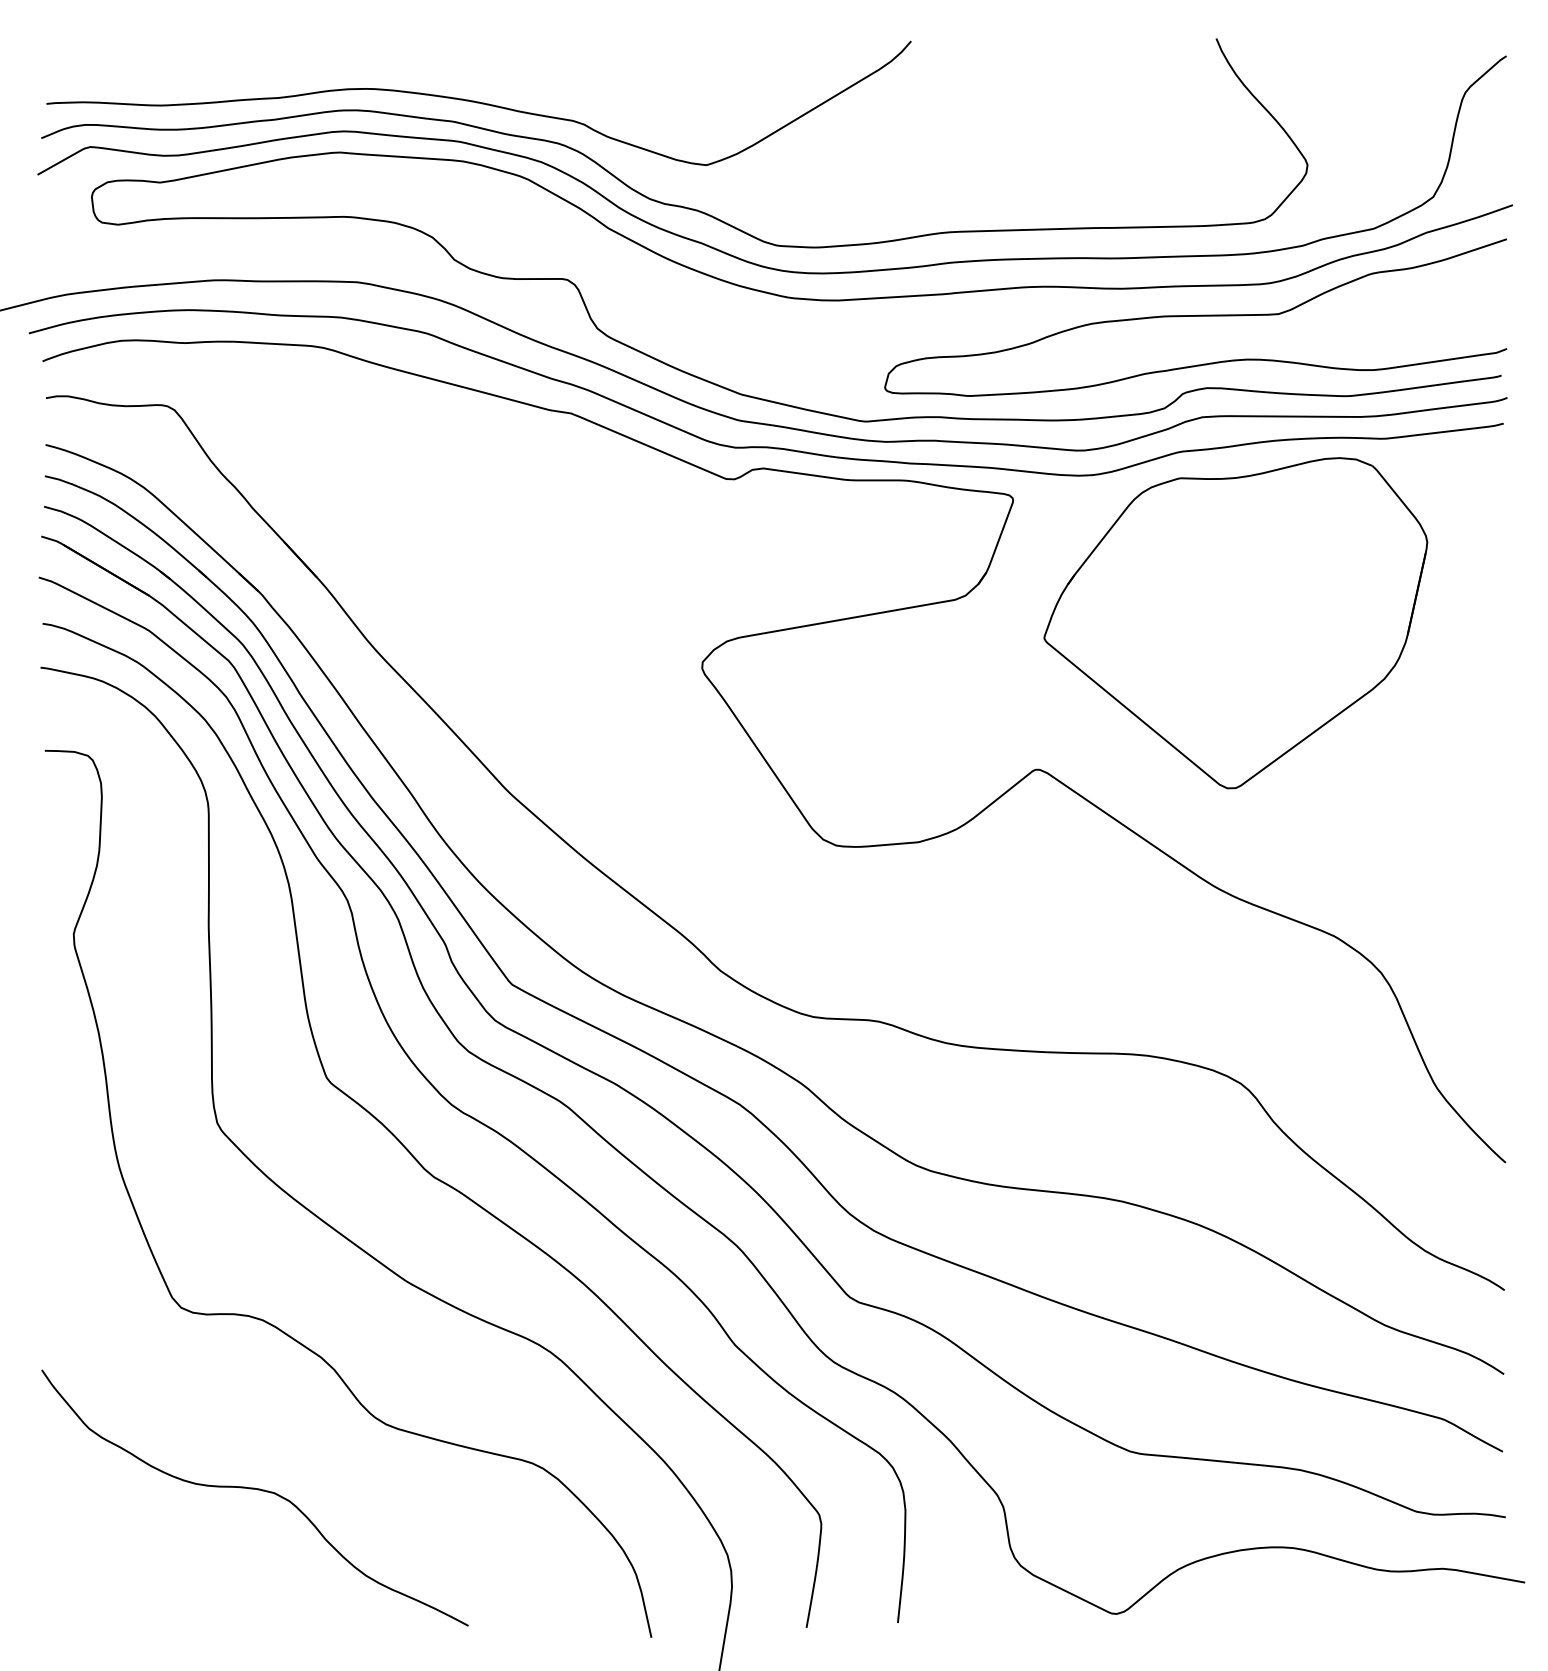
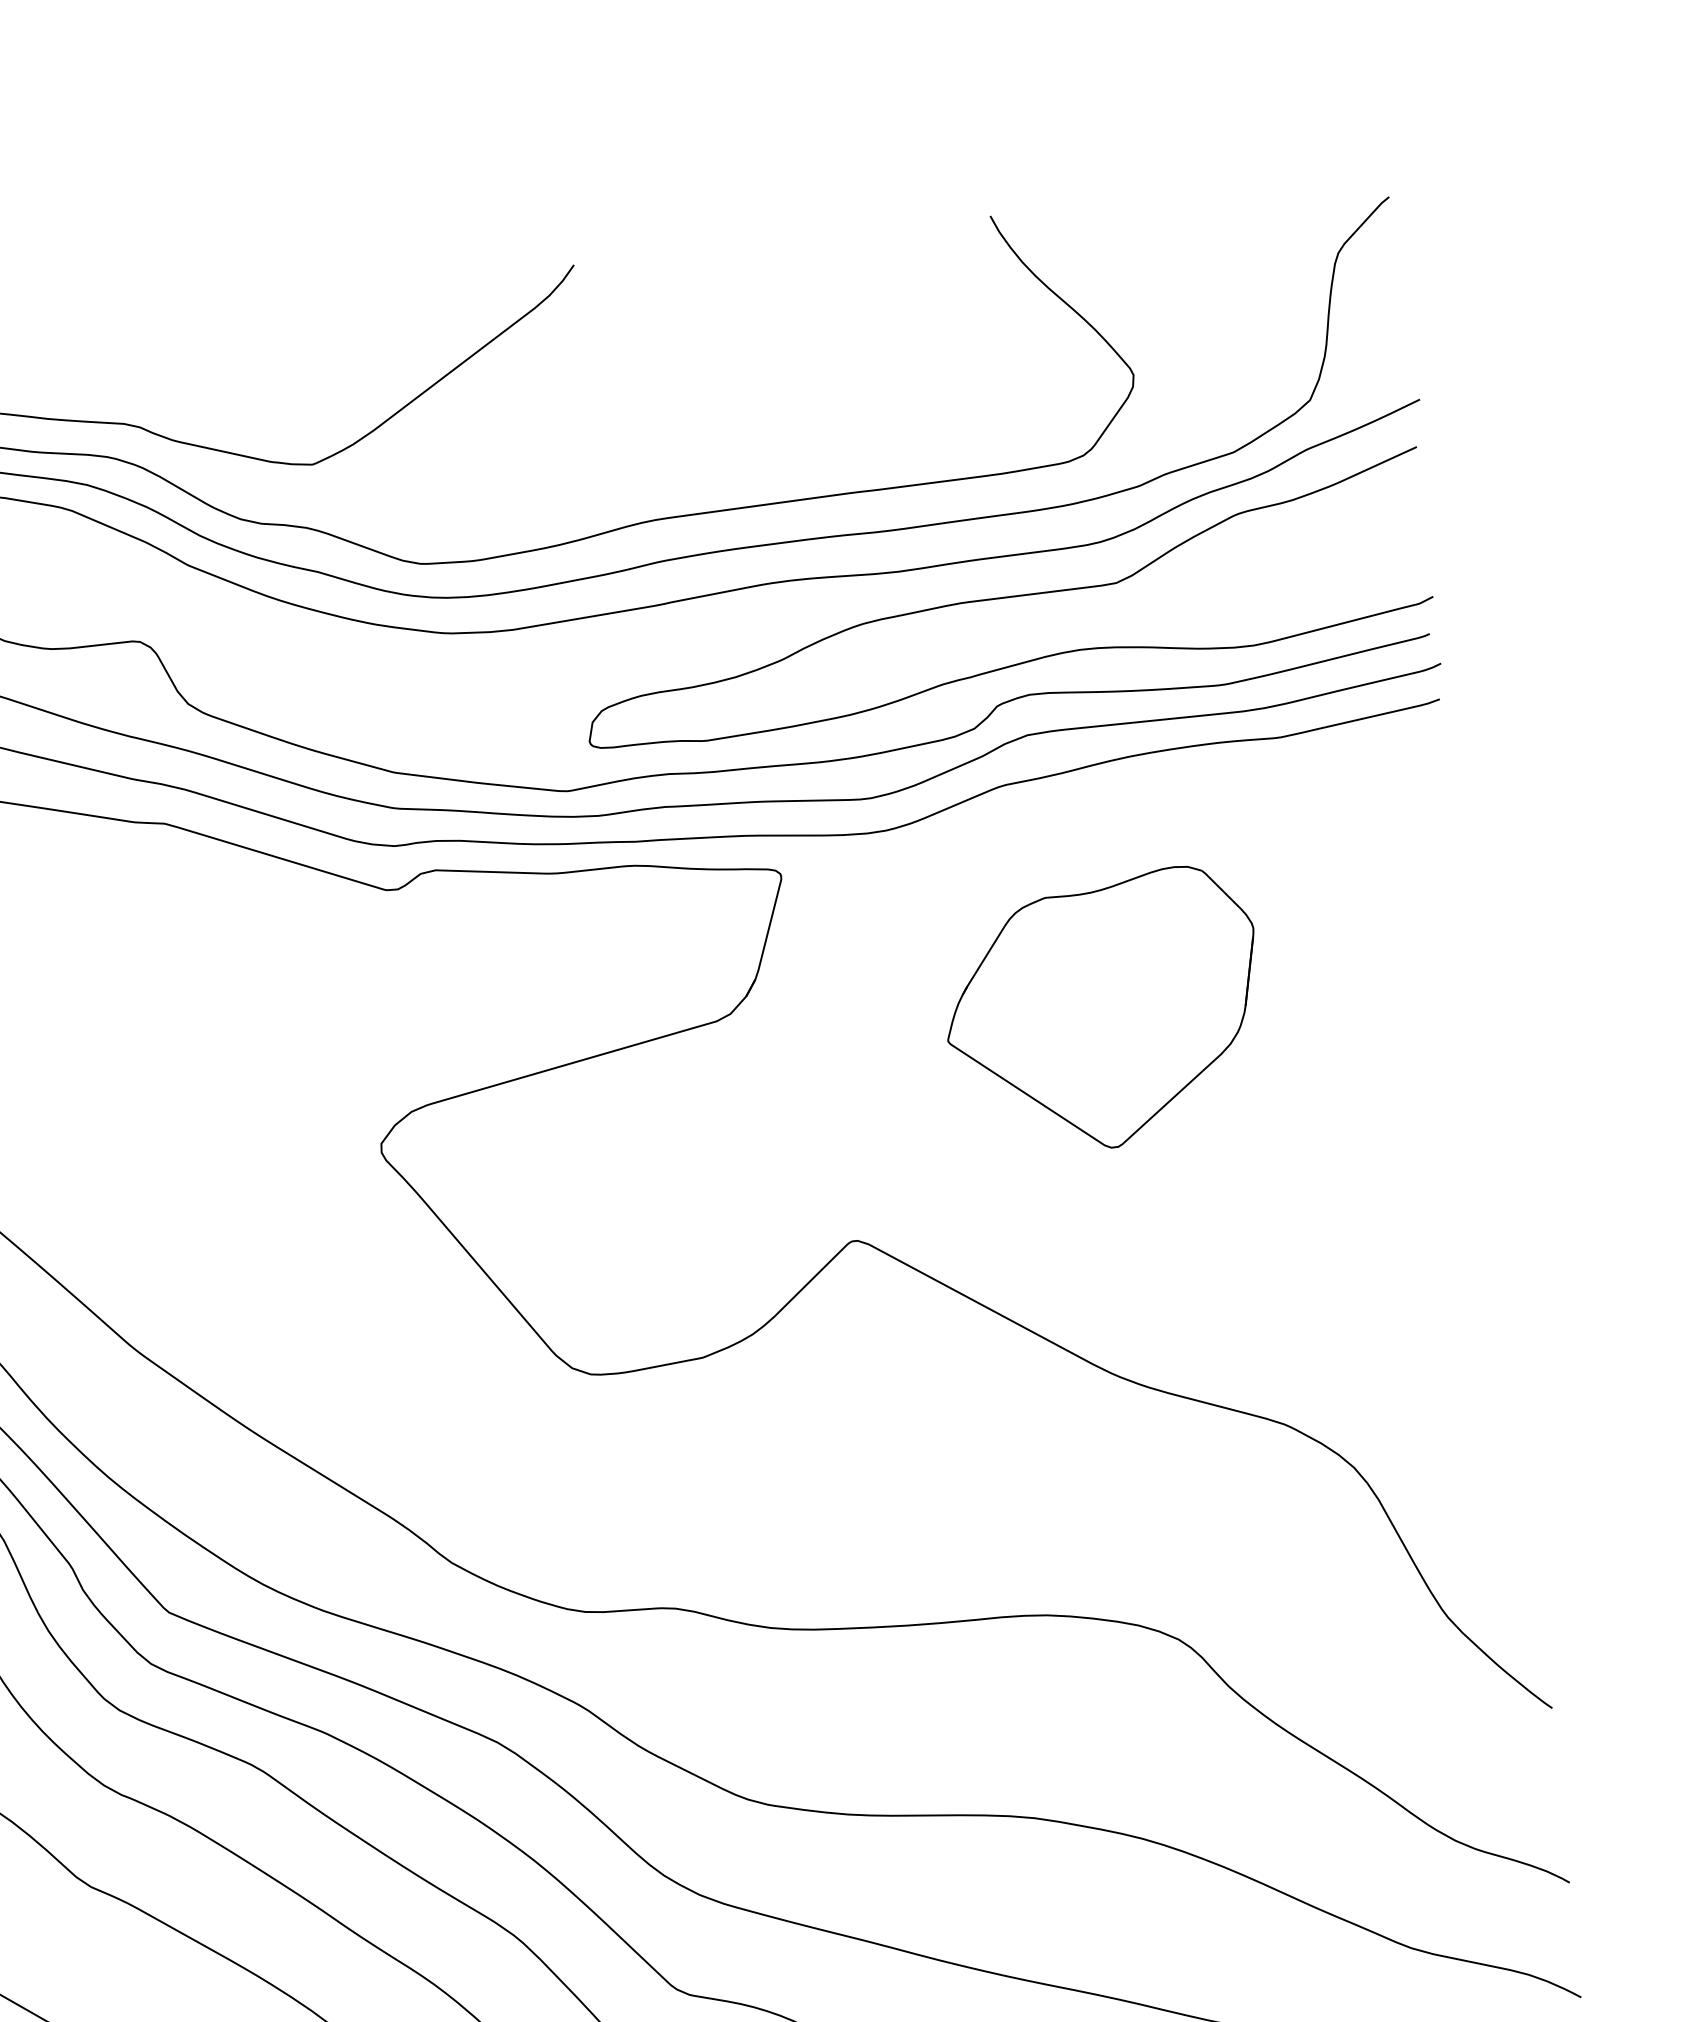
part: (1235, 623) -> (1103, 1011), size x0.6

